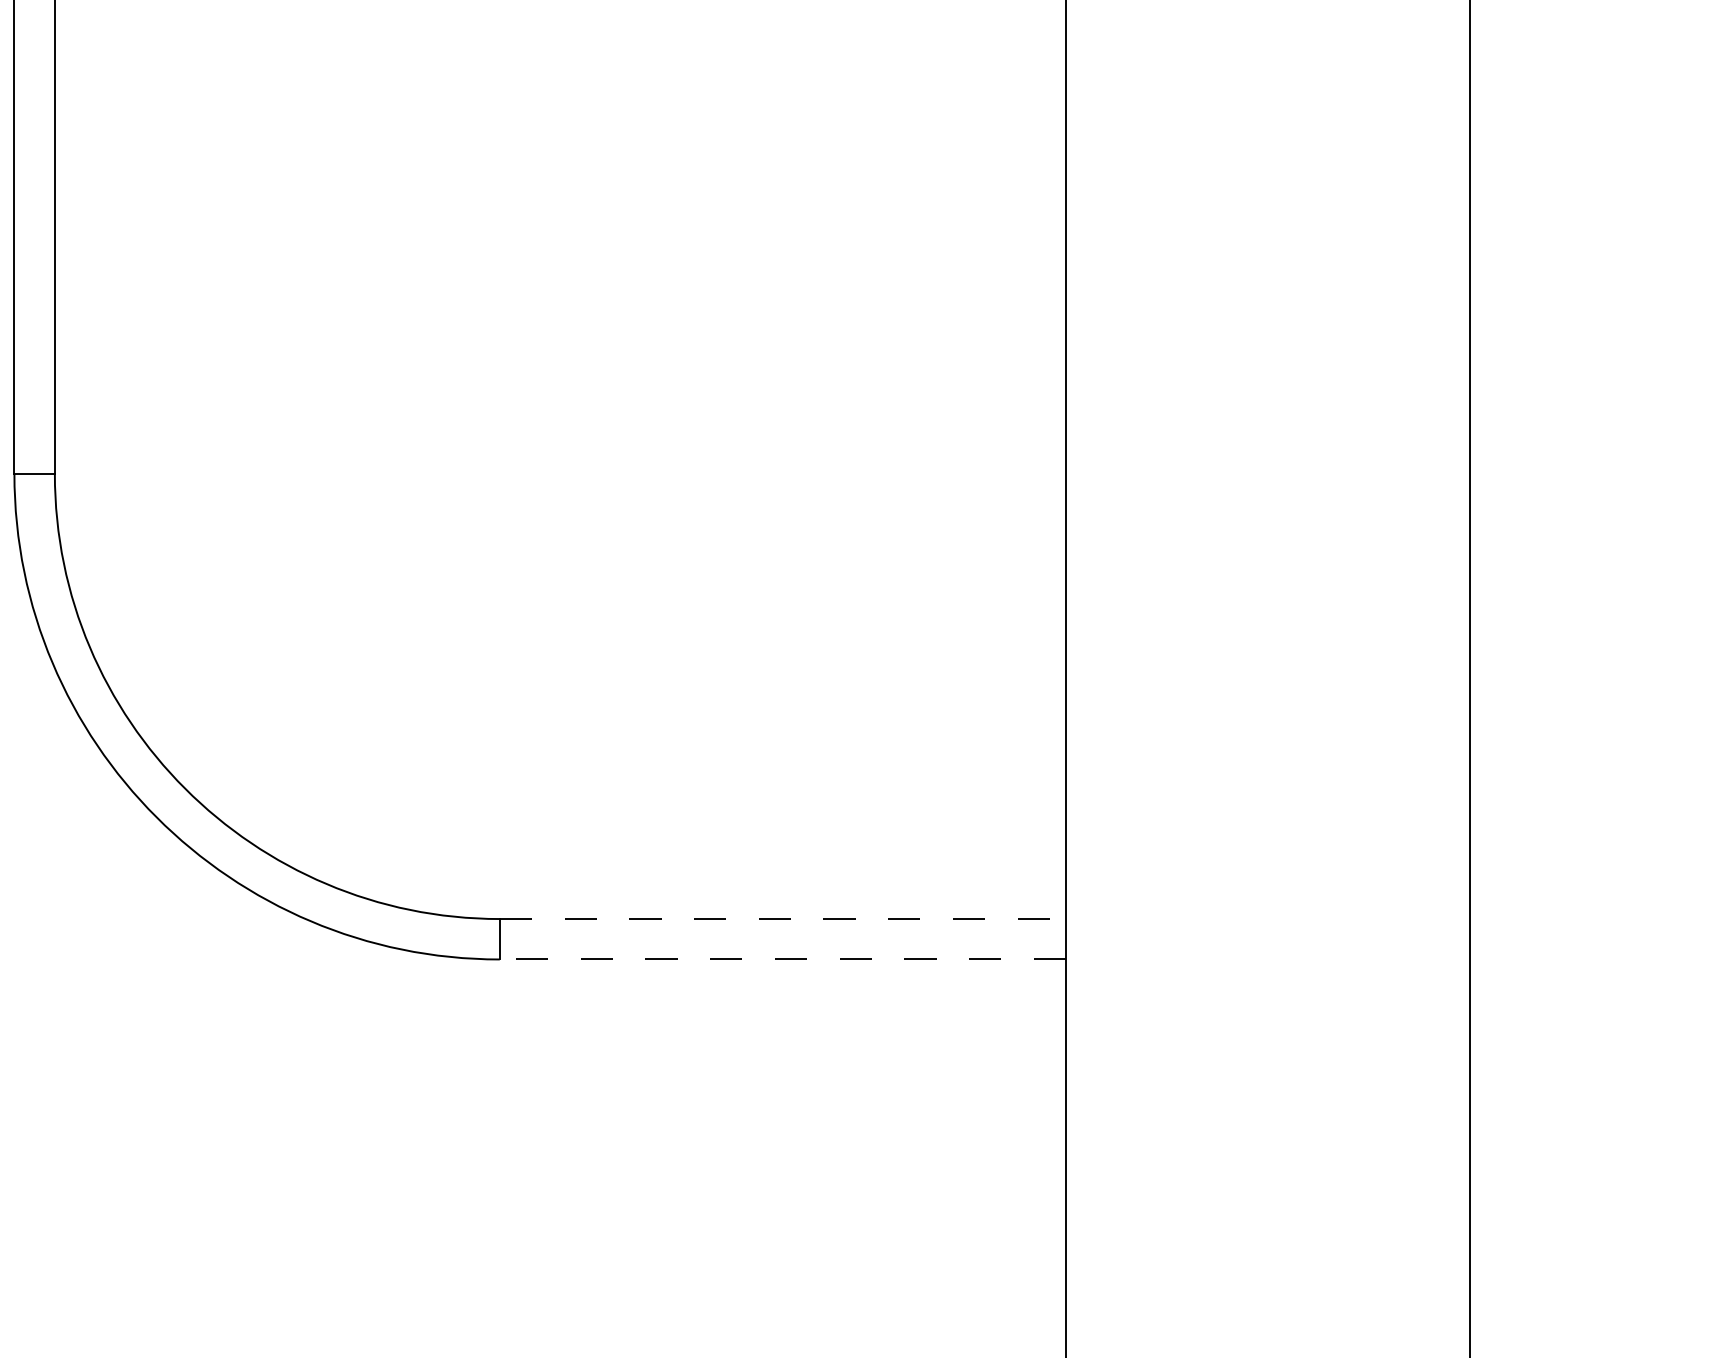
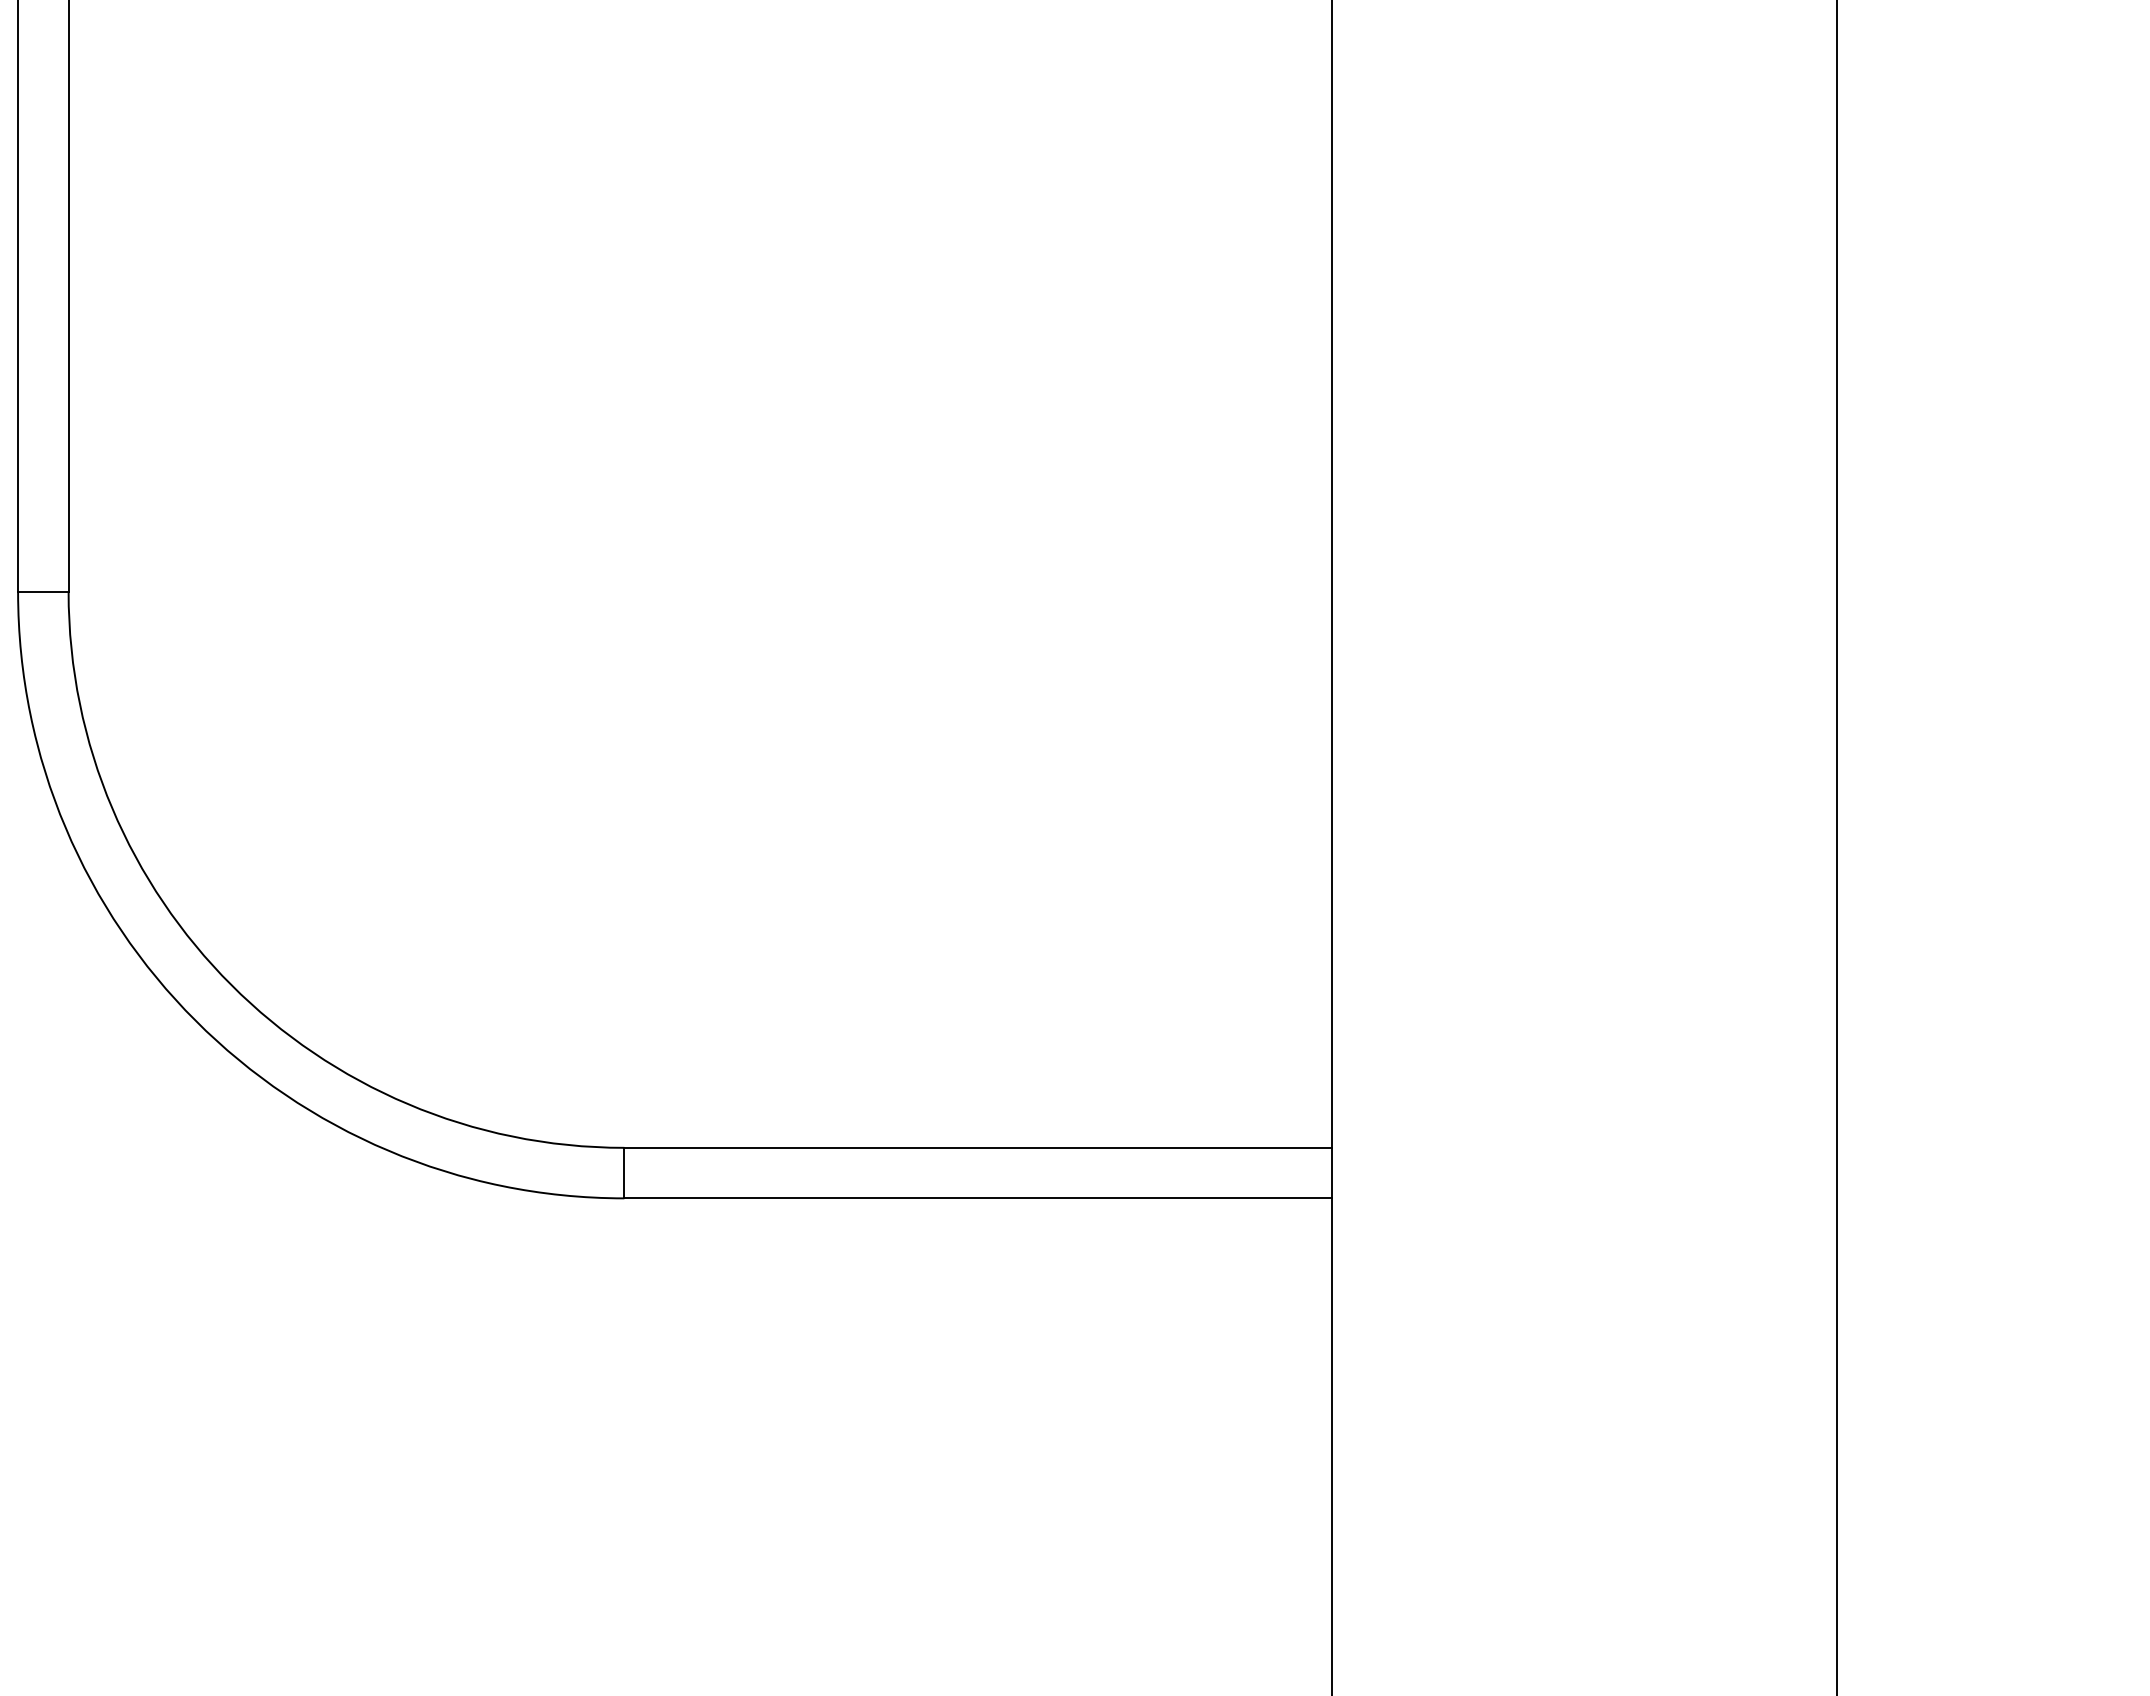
line: (783, 918) -> (978, 1147), dashed -> solid
line: (783, 959) -> (978, 1198), dashed -> solid

